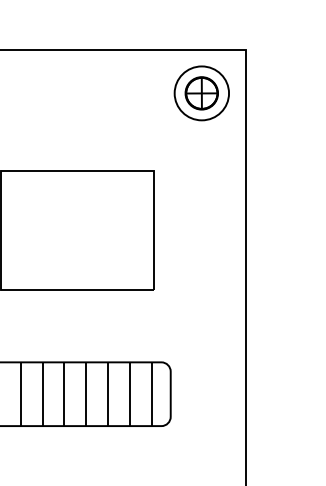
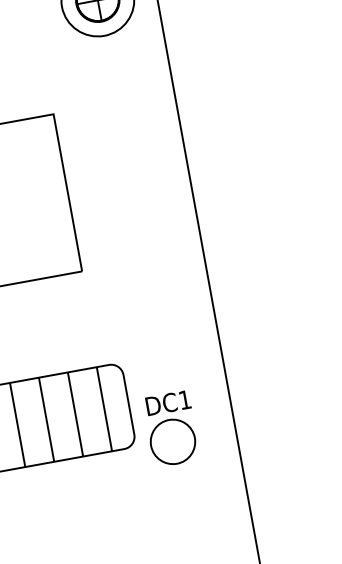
part: (198, 417) -> (171, 428), added

